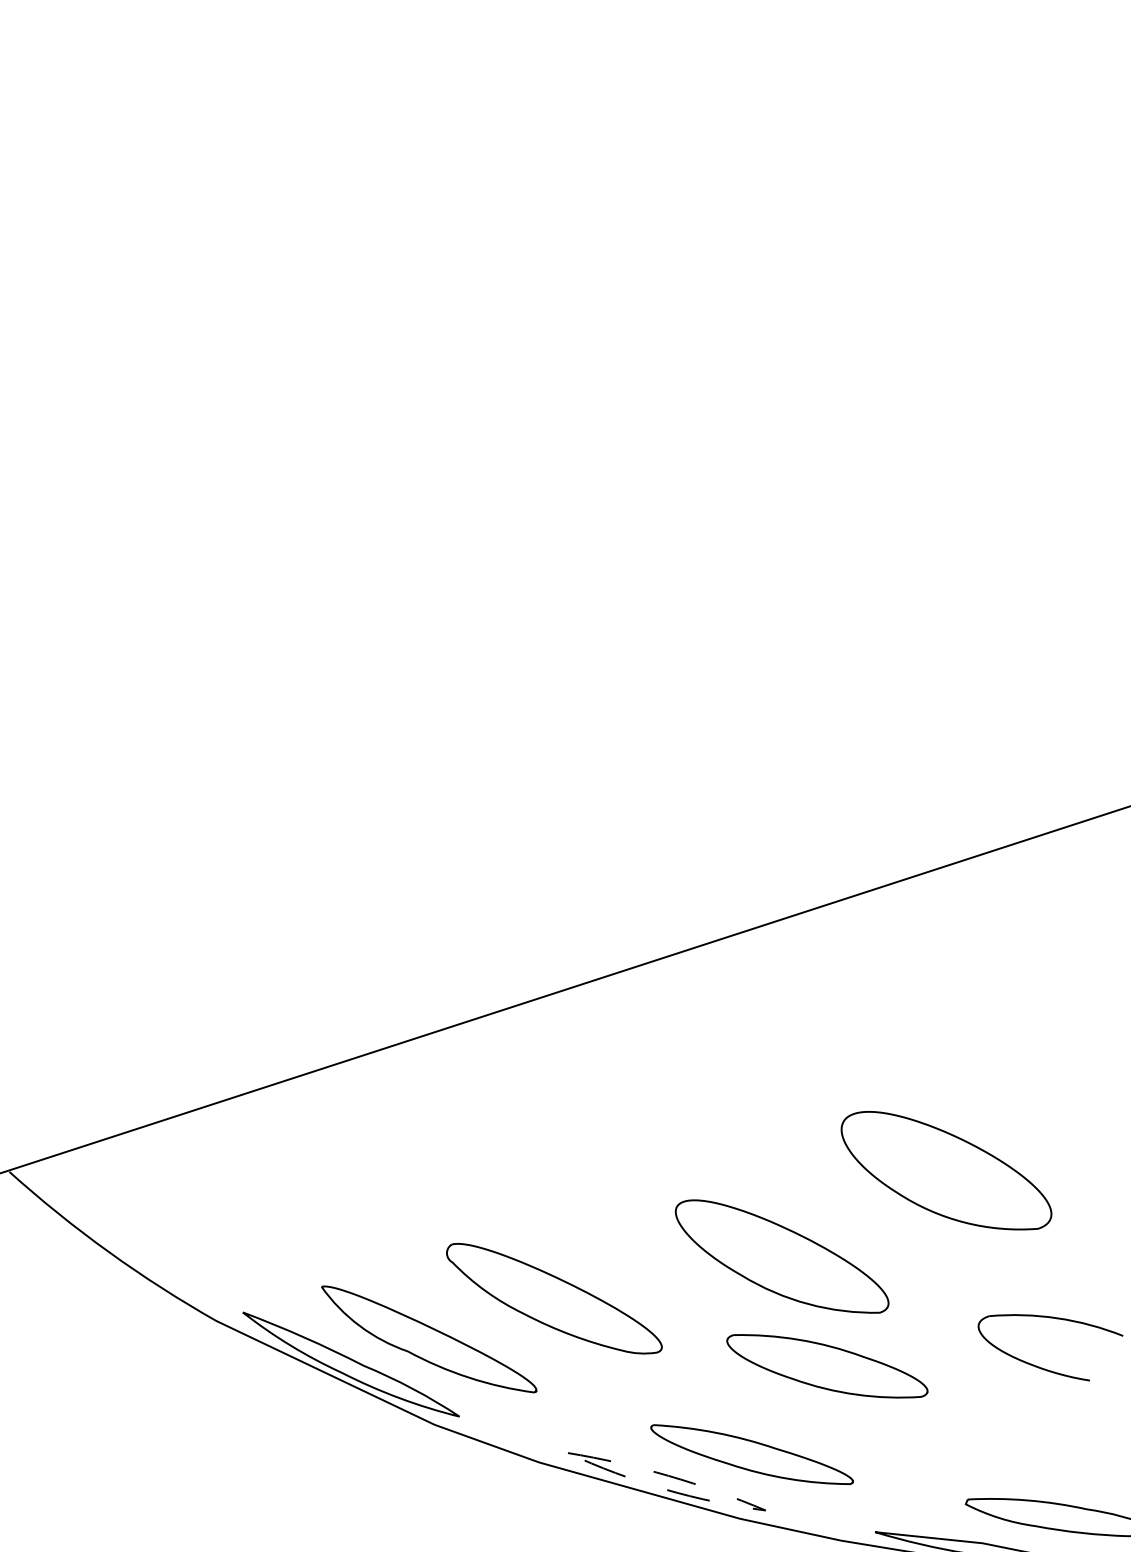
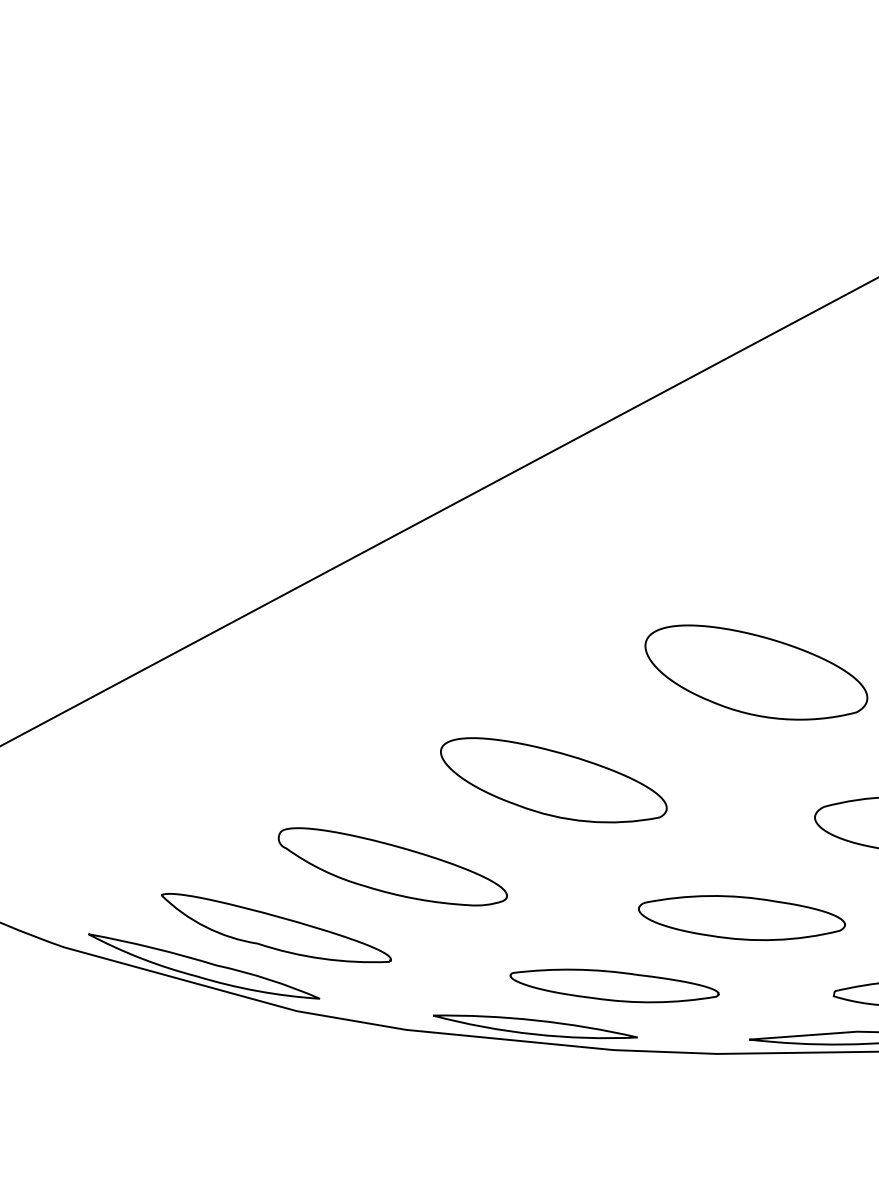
part: (781, 1256) -> (553, 779), moved
part: (827, 1366) -> (742, 917), moved
line: (765, 1510) -> (637, 1037), dashed -> solid

